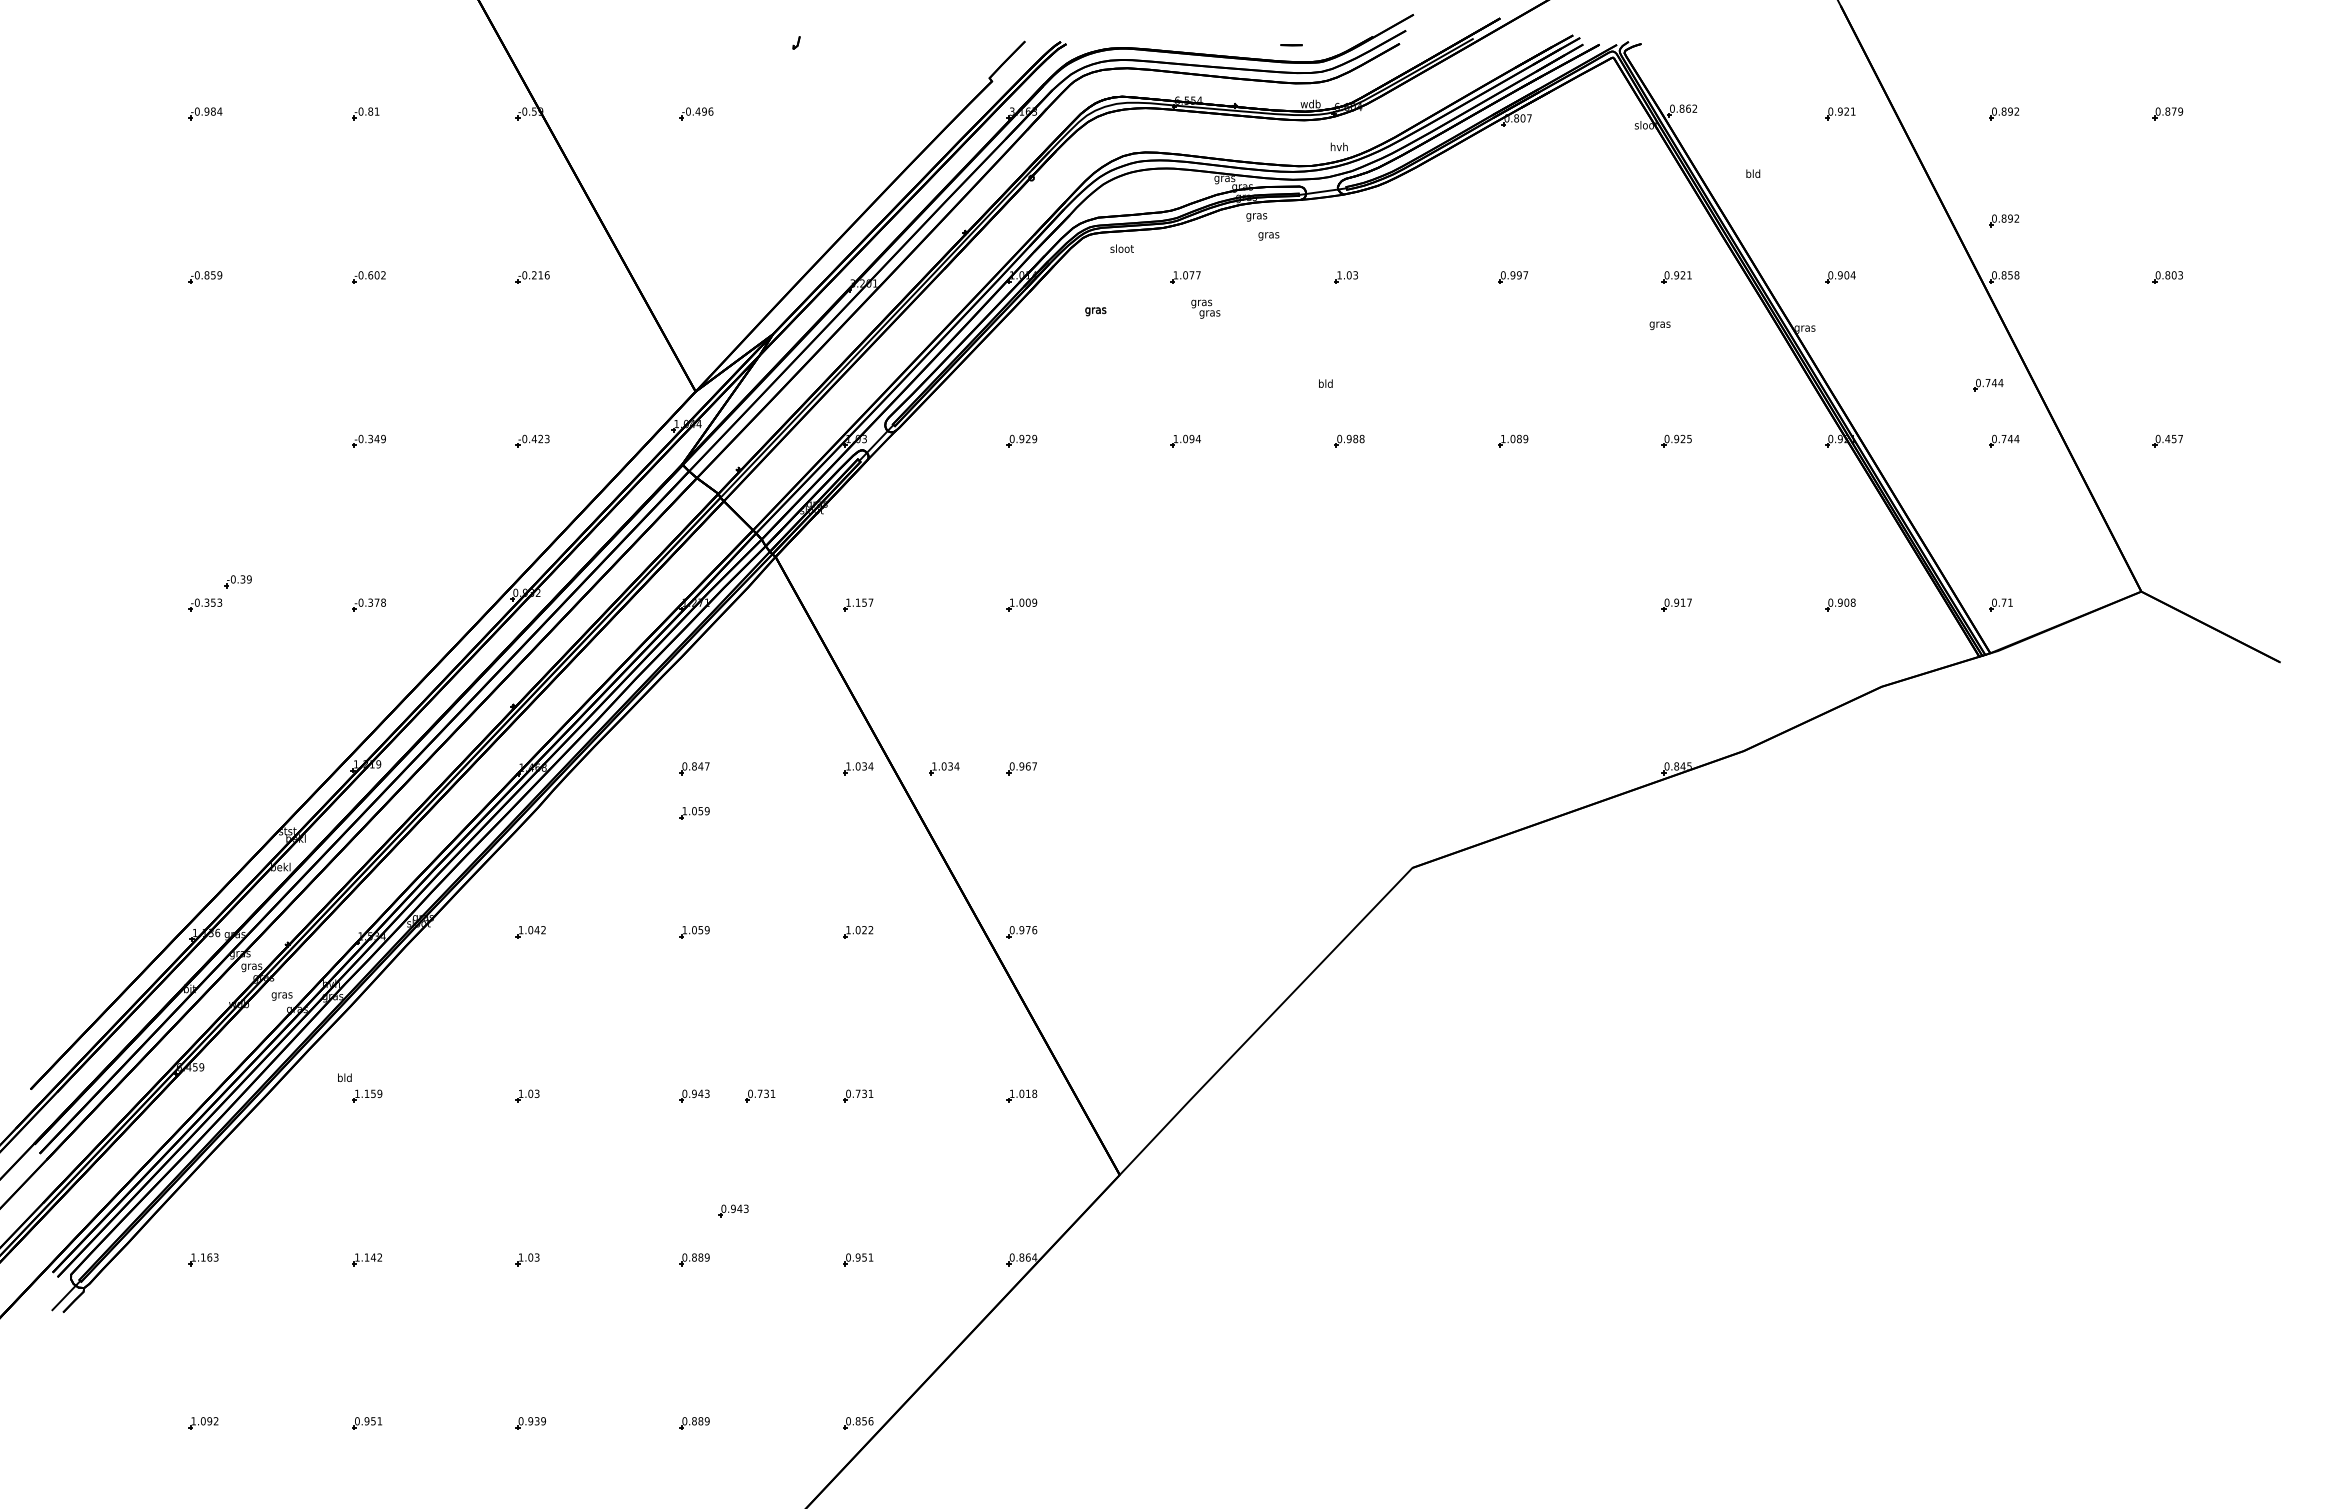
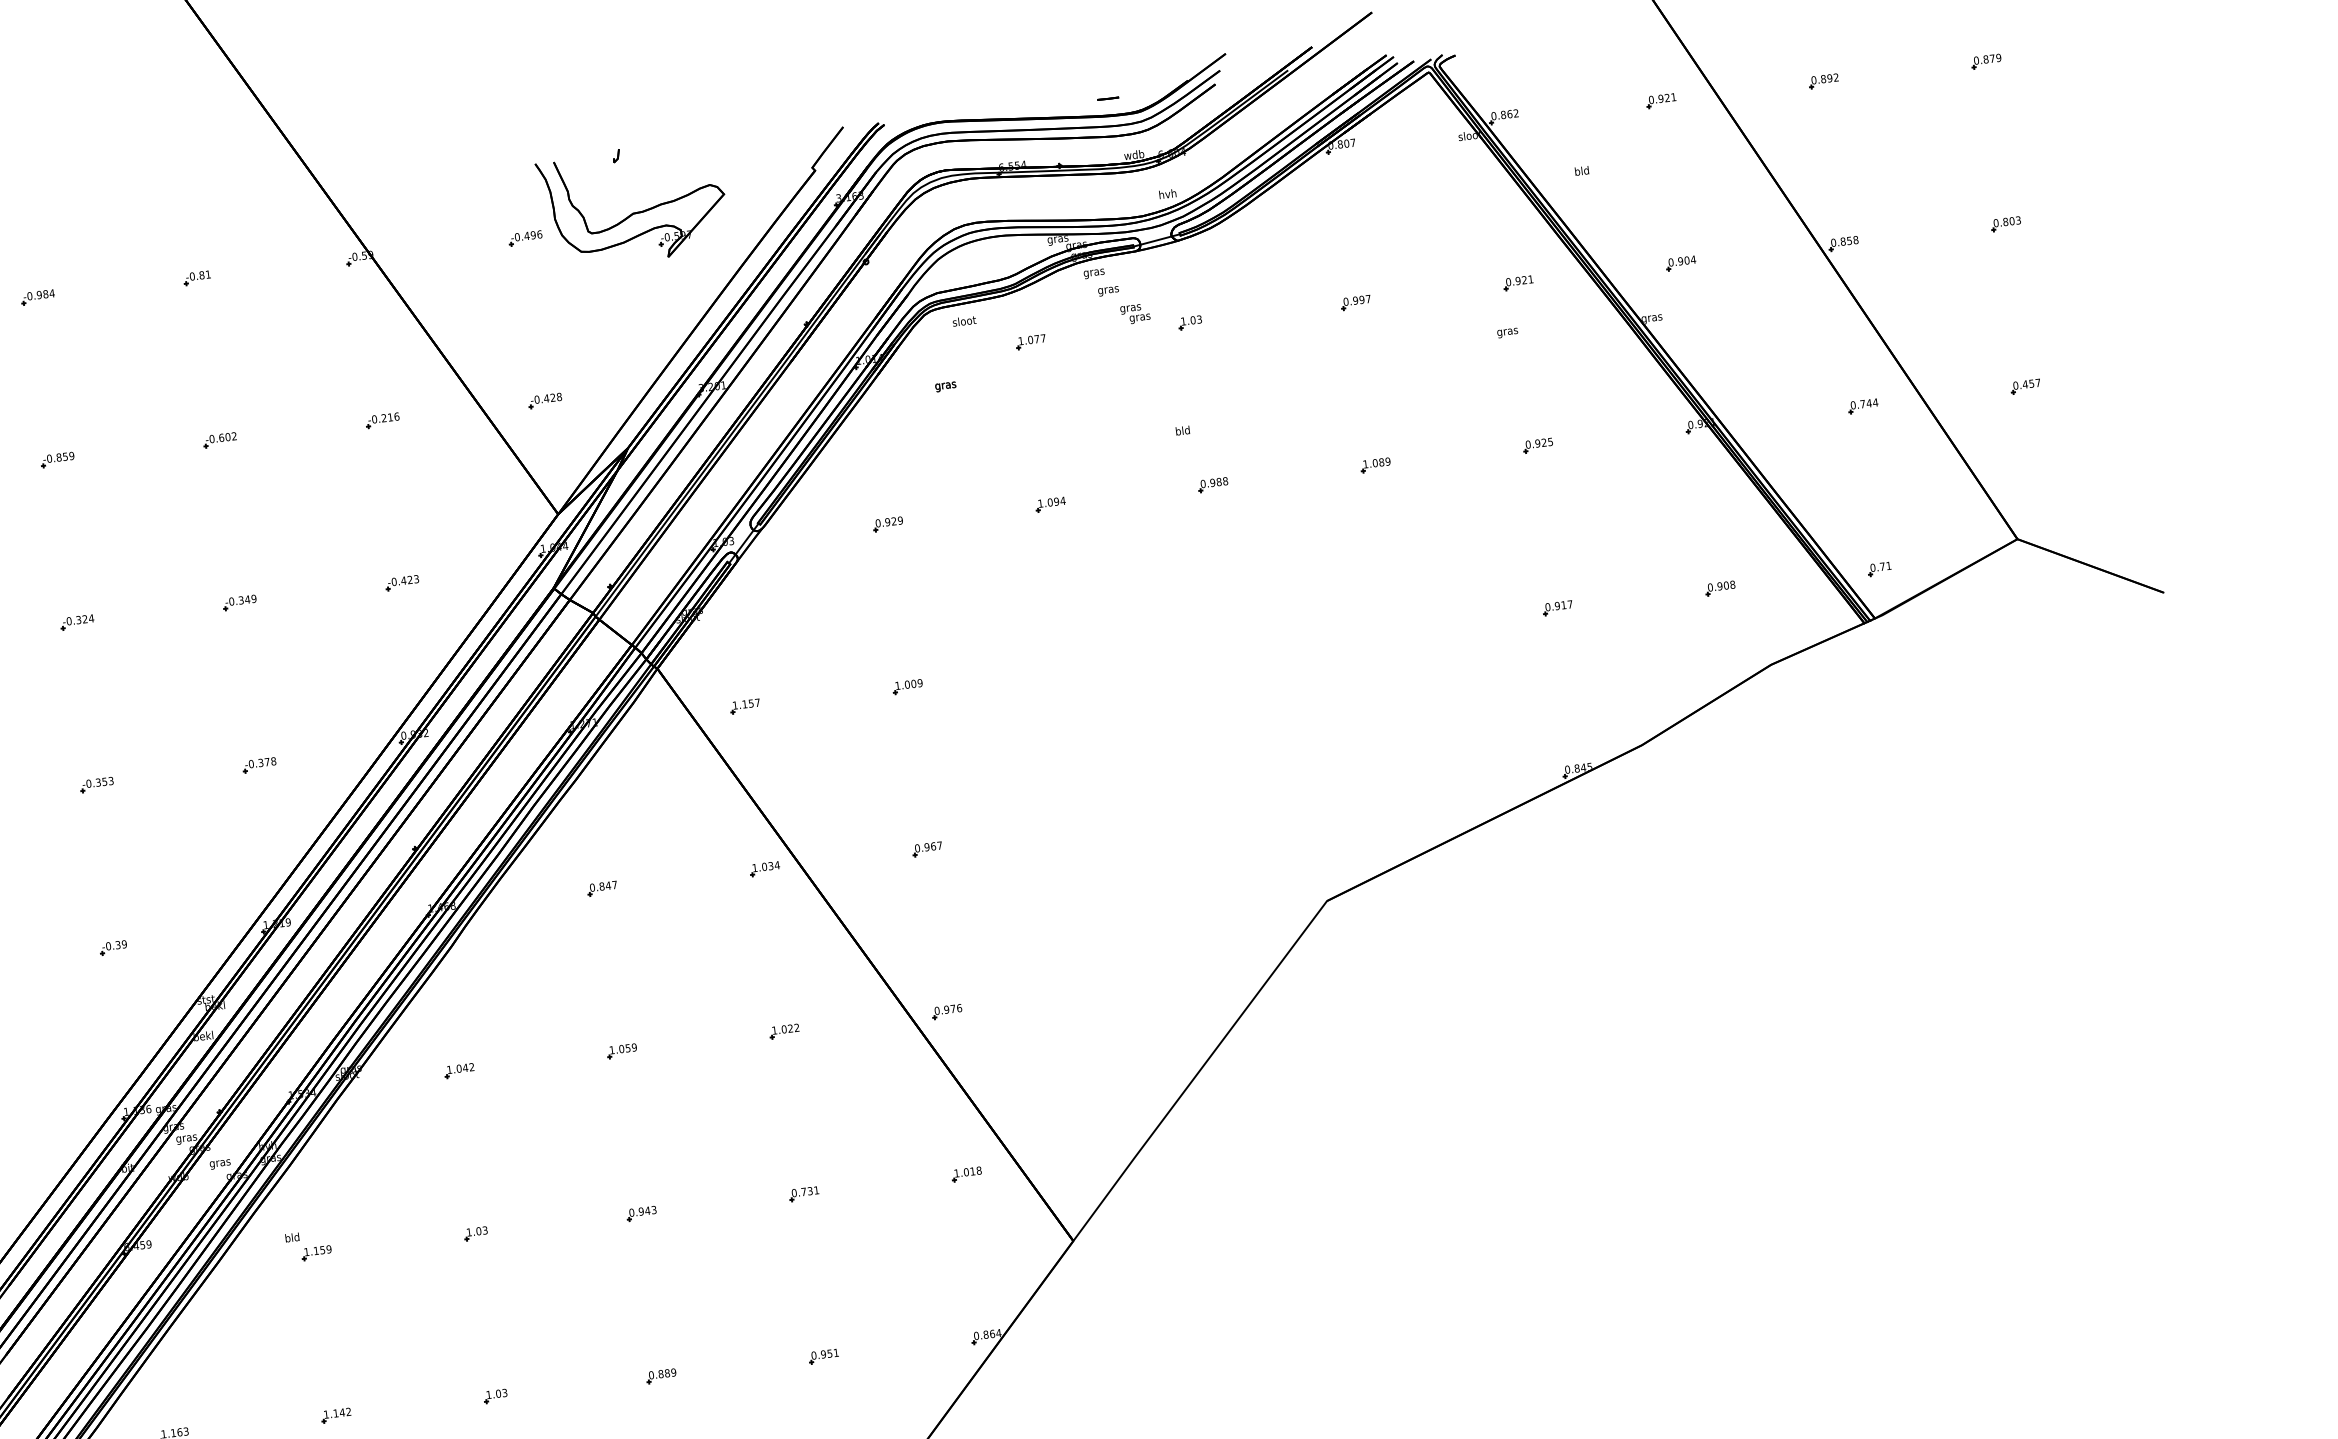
part: (806, 95) -> (632, 207), added
part: (2004, 220) -> (1837, 187), removed
part: (696, 277) -> (545, 400), added
text: (1205, 308) -> (1135, 313), moved
part: (1988, 384) -> (1840, 351), removed
part: (205, 440) -> (77, 621), added
part: (237, 581) -> (112, 947), moved
part: (944, 768) -> (850, 858), removed
part: (694, 813) -> (607, 933), removed
part: (760, 1095) -> (707, 1205), removed
part: (733, 1210) -> (694, 1322), removed

